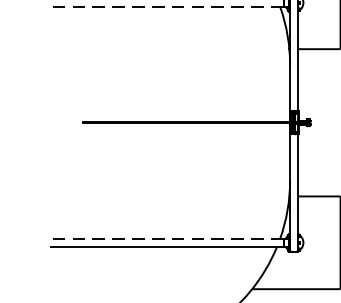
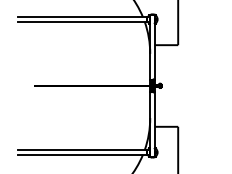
line: (166, 6) -> (81, 21), dashed -> solid
line: (166, 239) -> (81, 150), dashed -> solid

